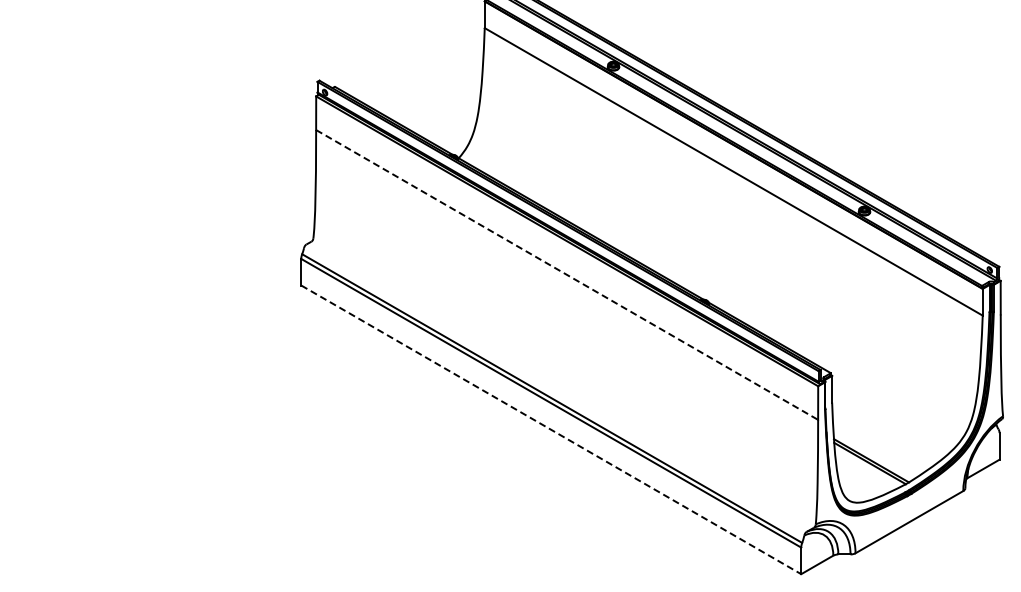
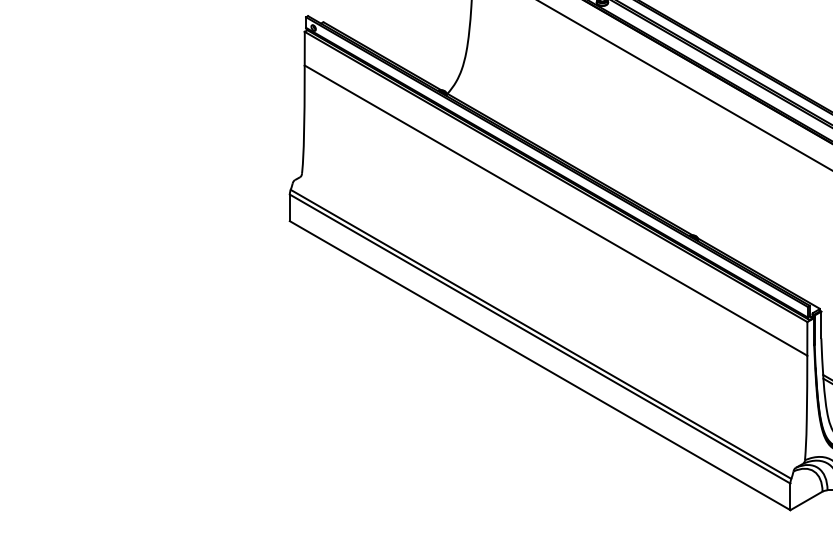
line: (567, 274) -> (556, 210), dashed -> solid
line: (551, 429) -> (540, 365), dashed -> solid

